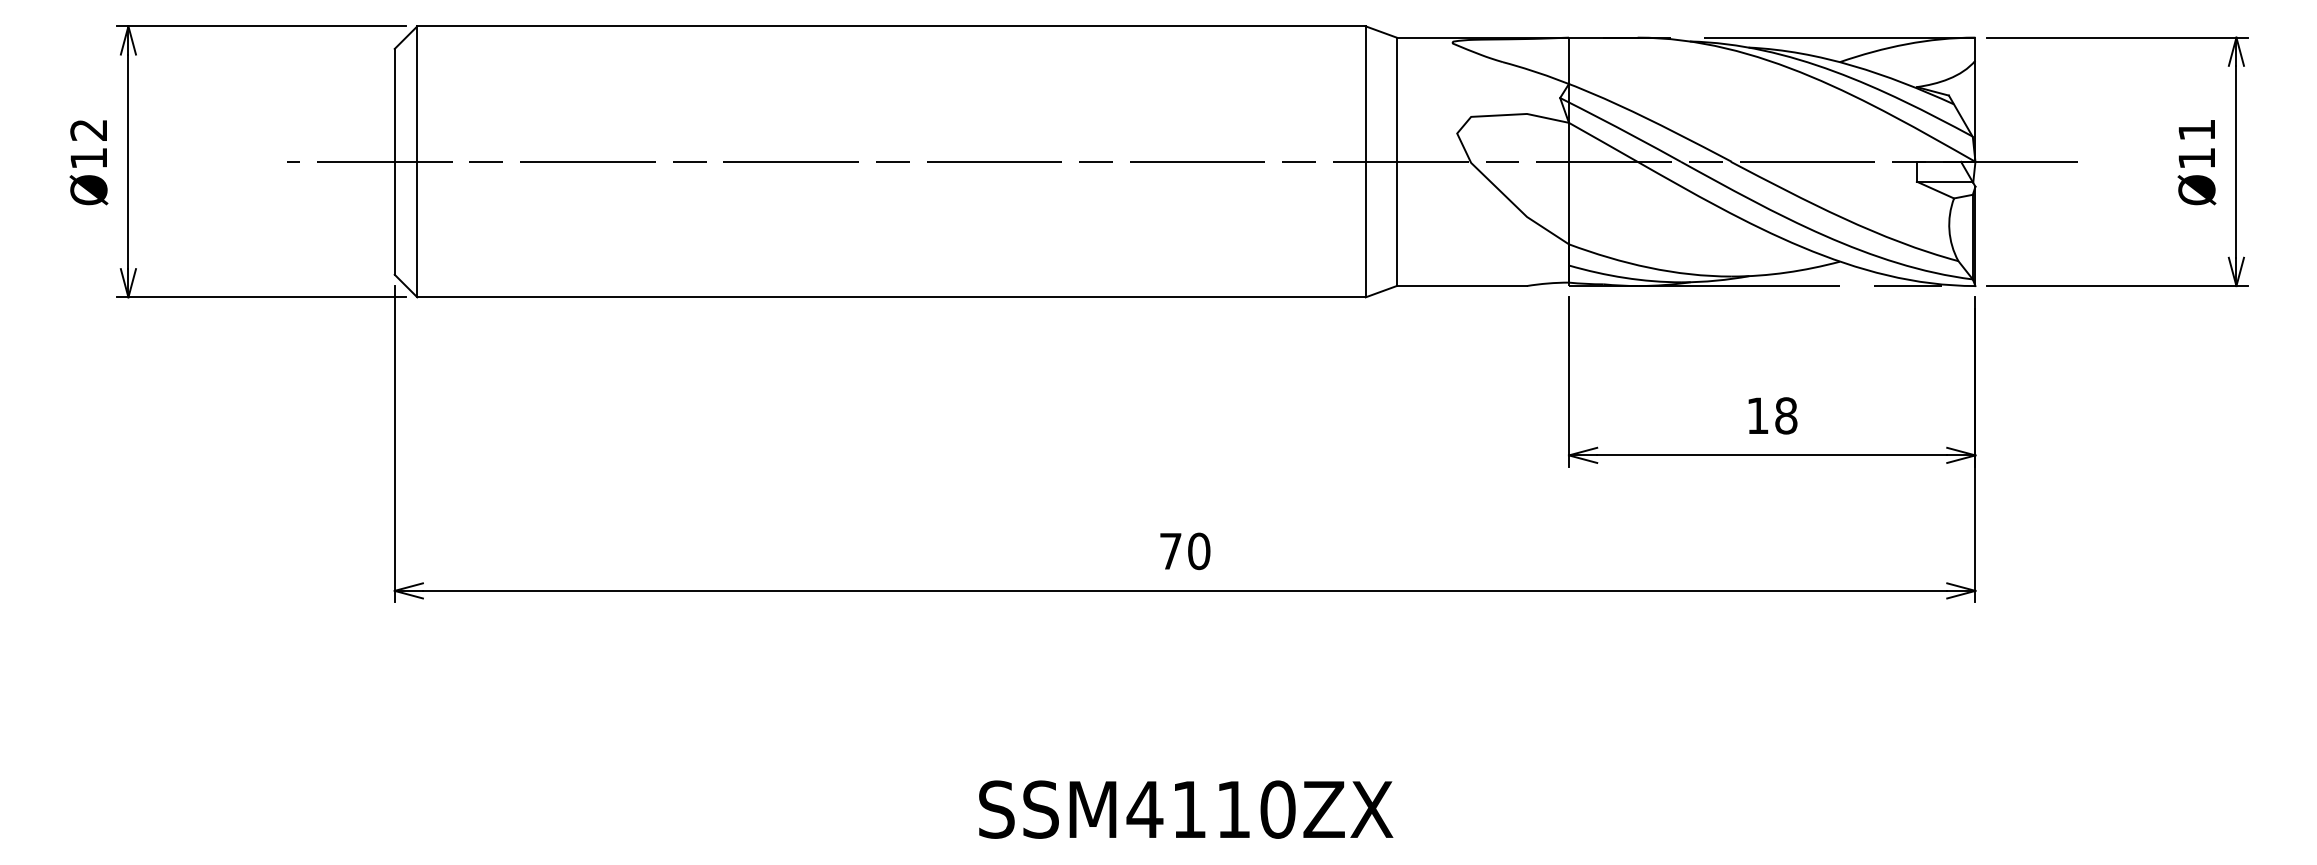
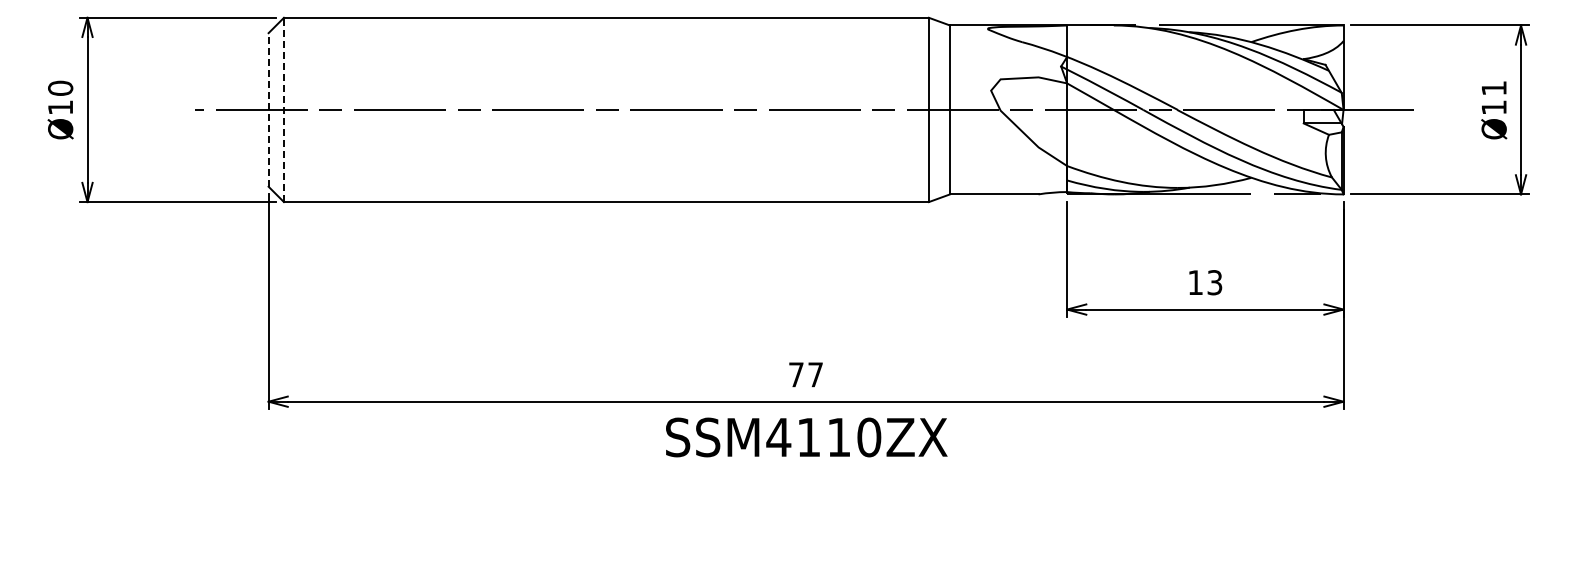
text: (88, 128) -> (60, 87), Ø12 -> Ø10
line: (394, 161) -> (268, 109), solid -> dashed
line: (416, 161) -> (283, 109), solid -> dashed
text: (1785, 415) -> (1214, 282), 18 -> 13
text: (1198, 550) -> (815, 374), 70 -> 77
text: (1185, 809) -> (806, 437), moved

